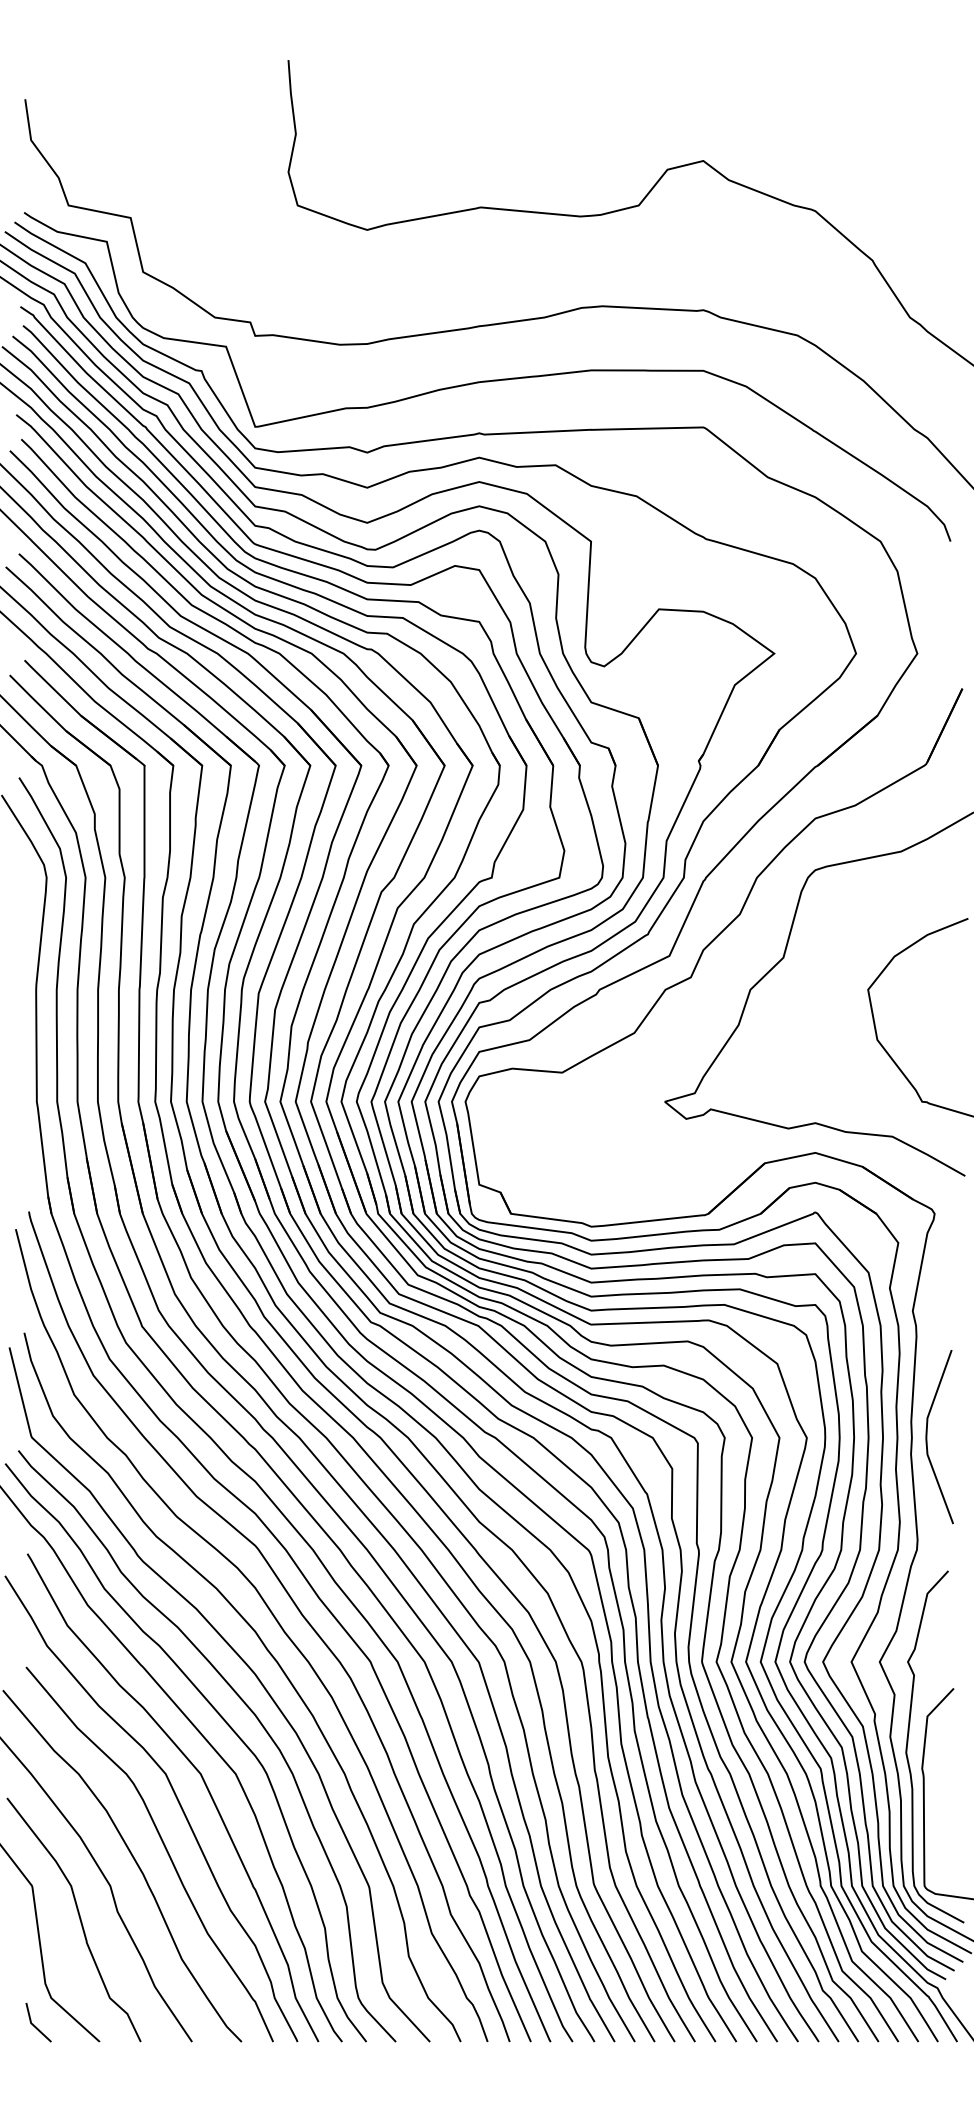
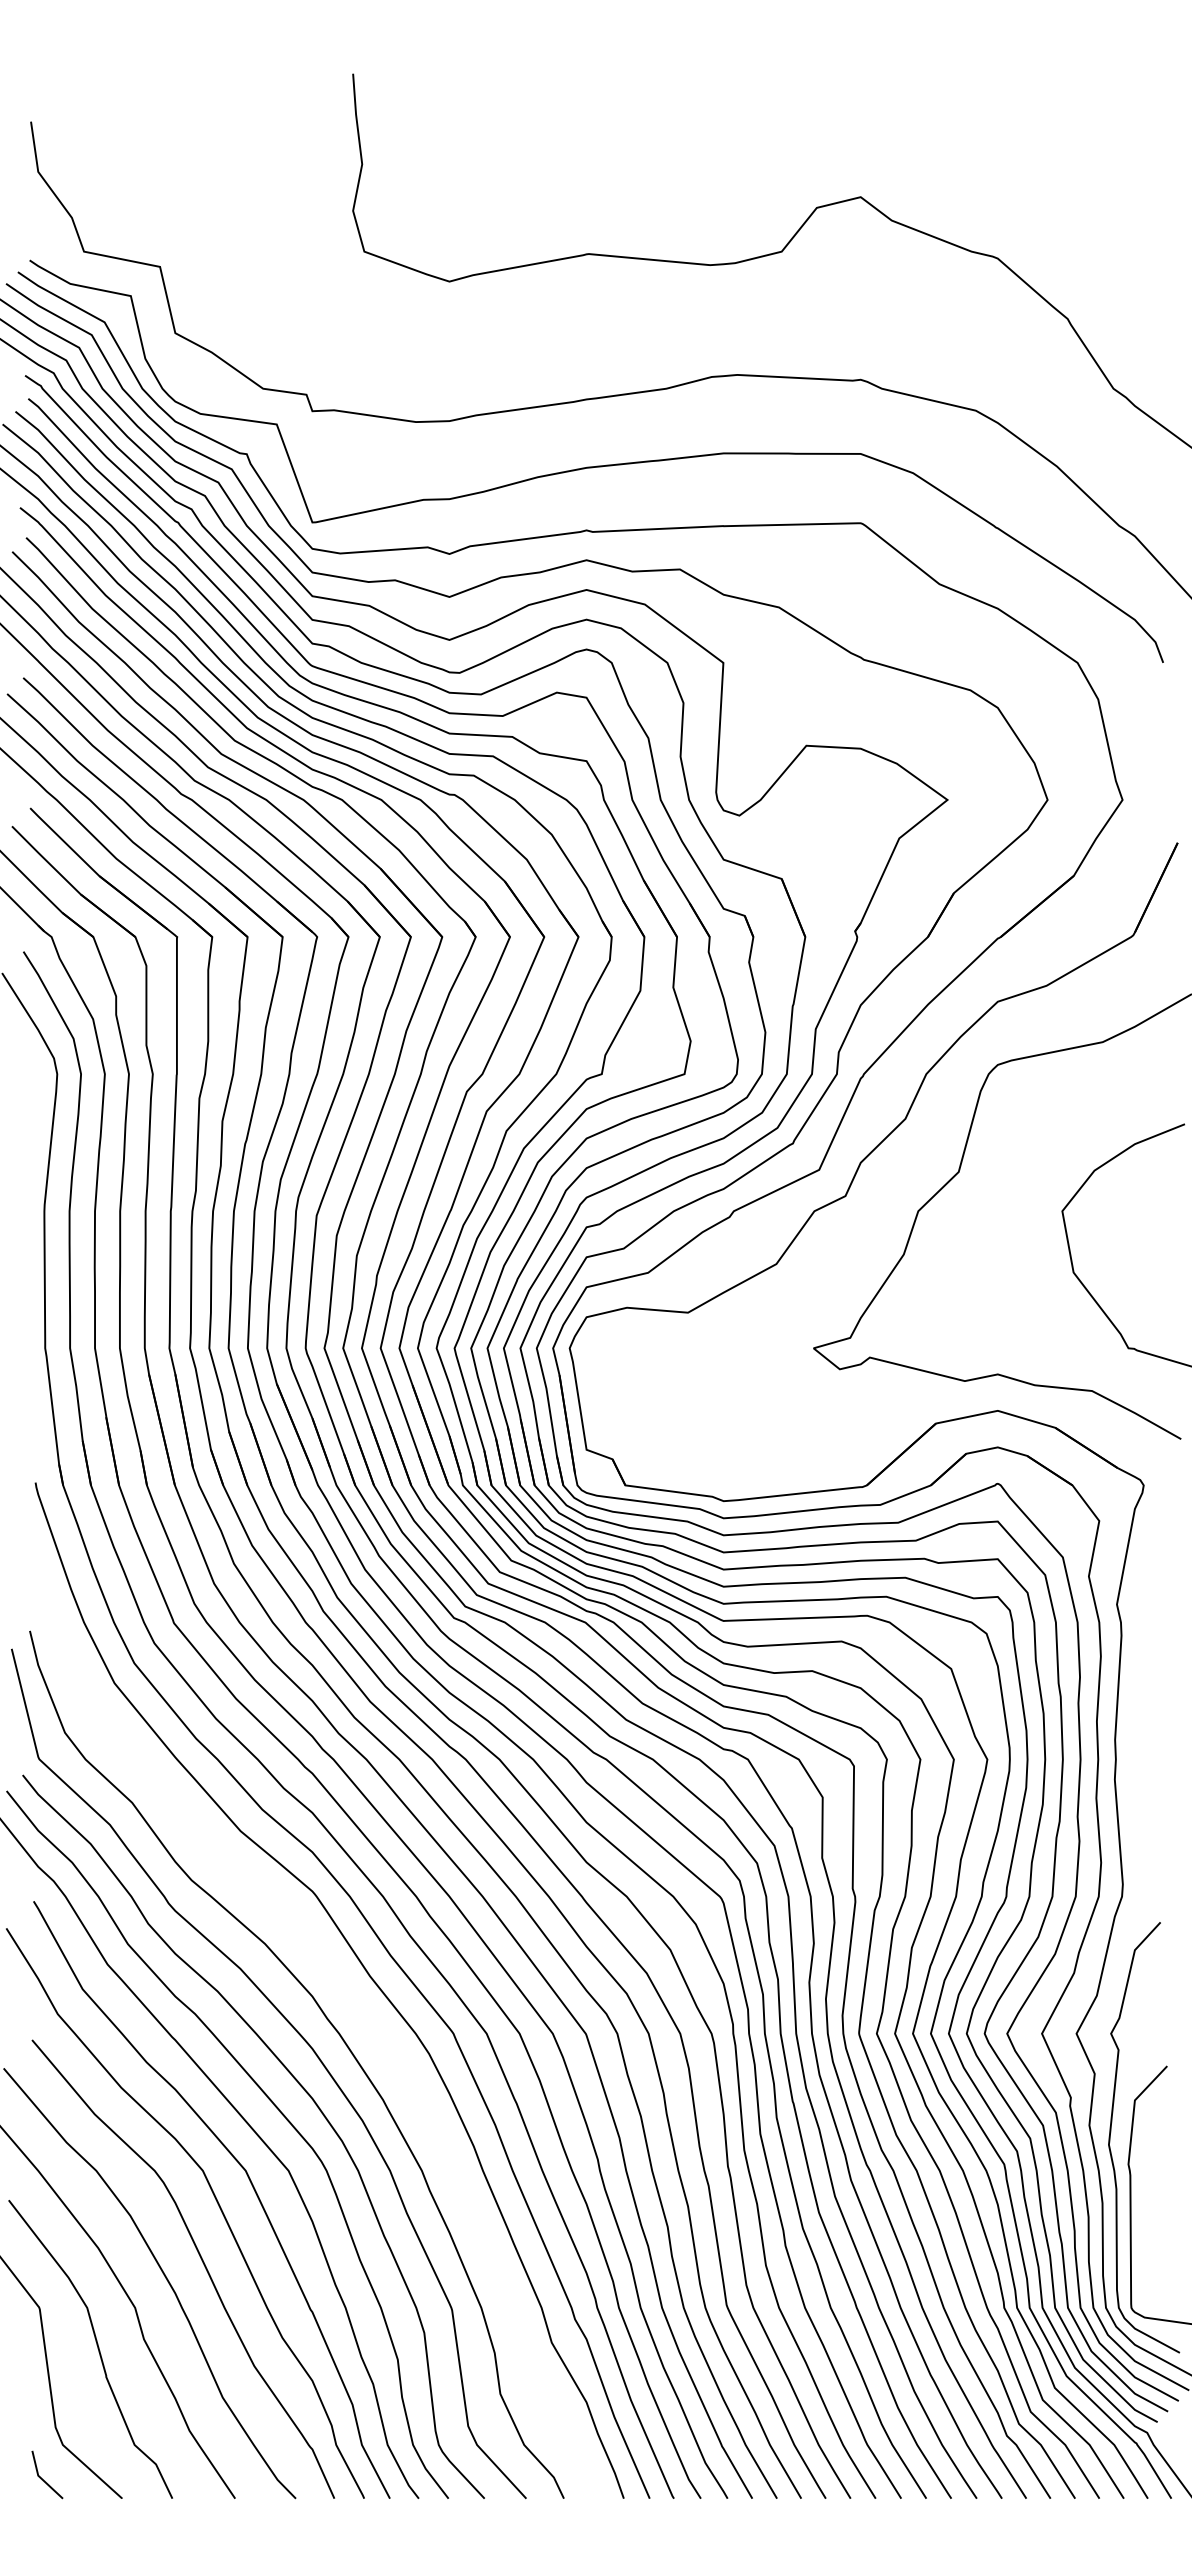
curve: (927, 1437) -> (1134, 1758), removed
curve: (274, 1619) -> (336, 1981), removed

